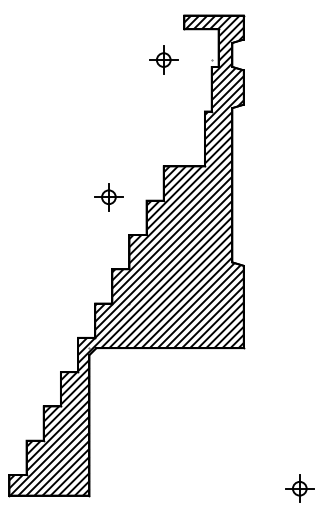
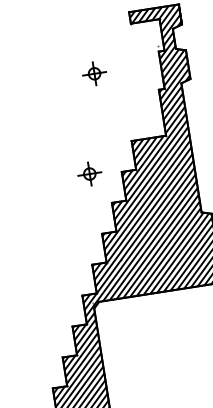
part: (163, 59) -> (94, 73), moved

